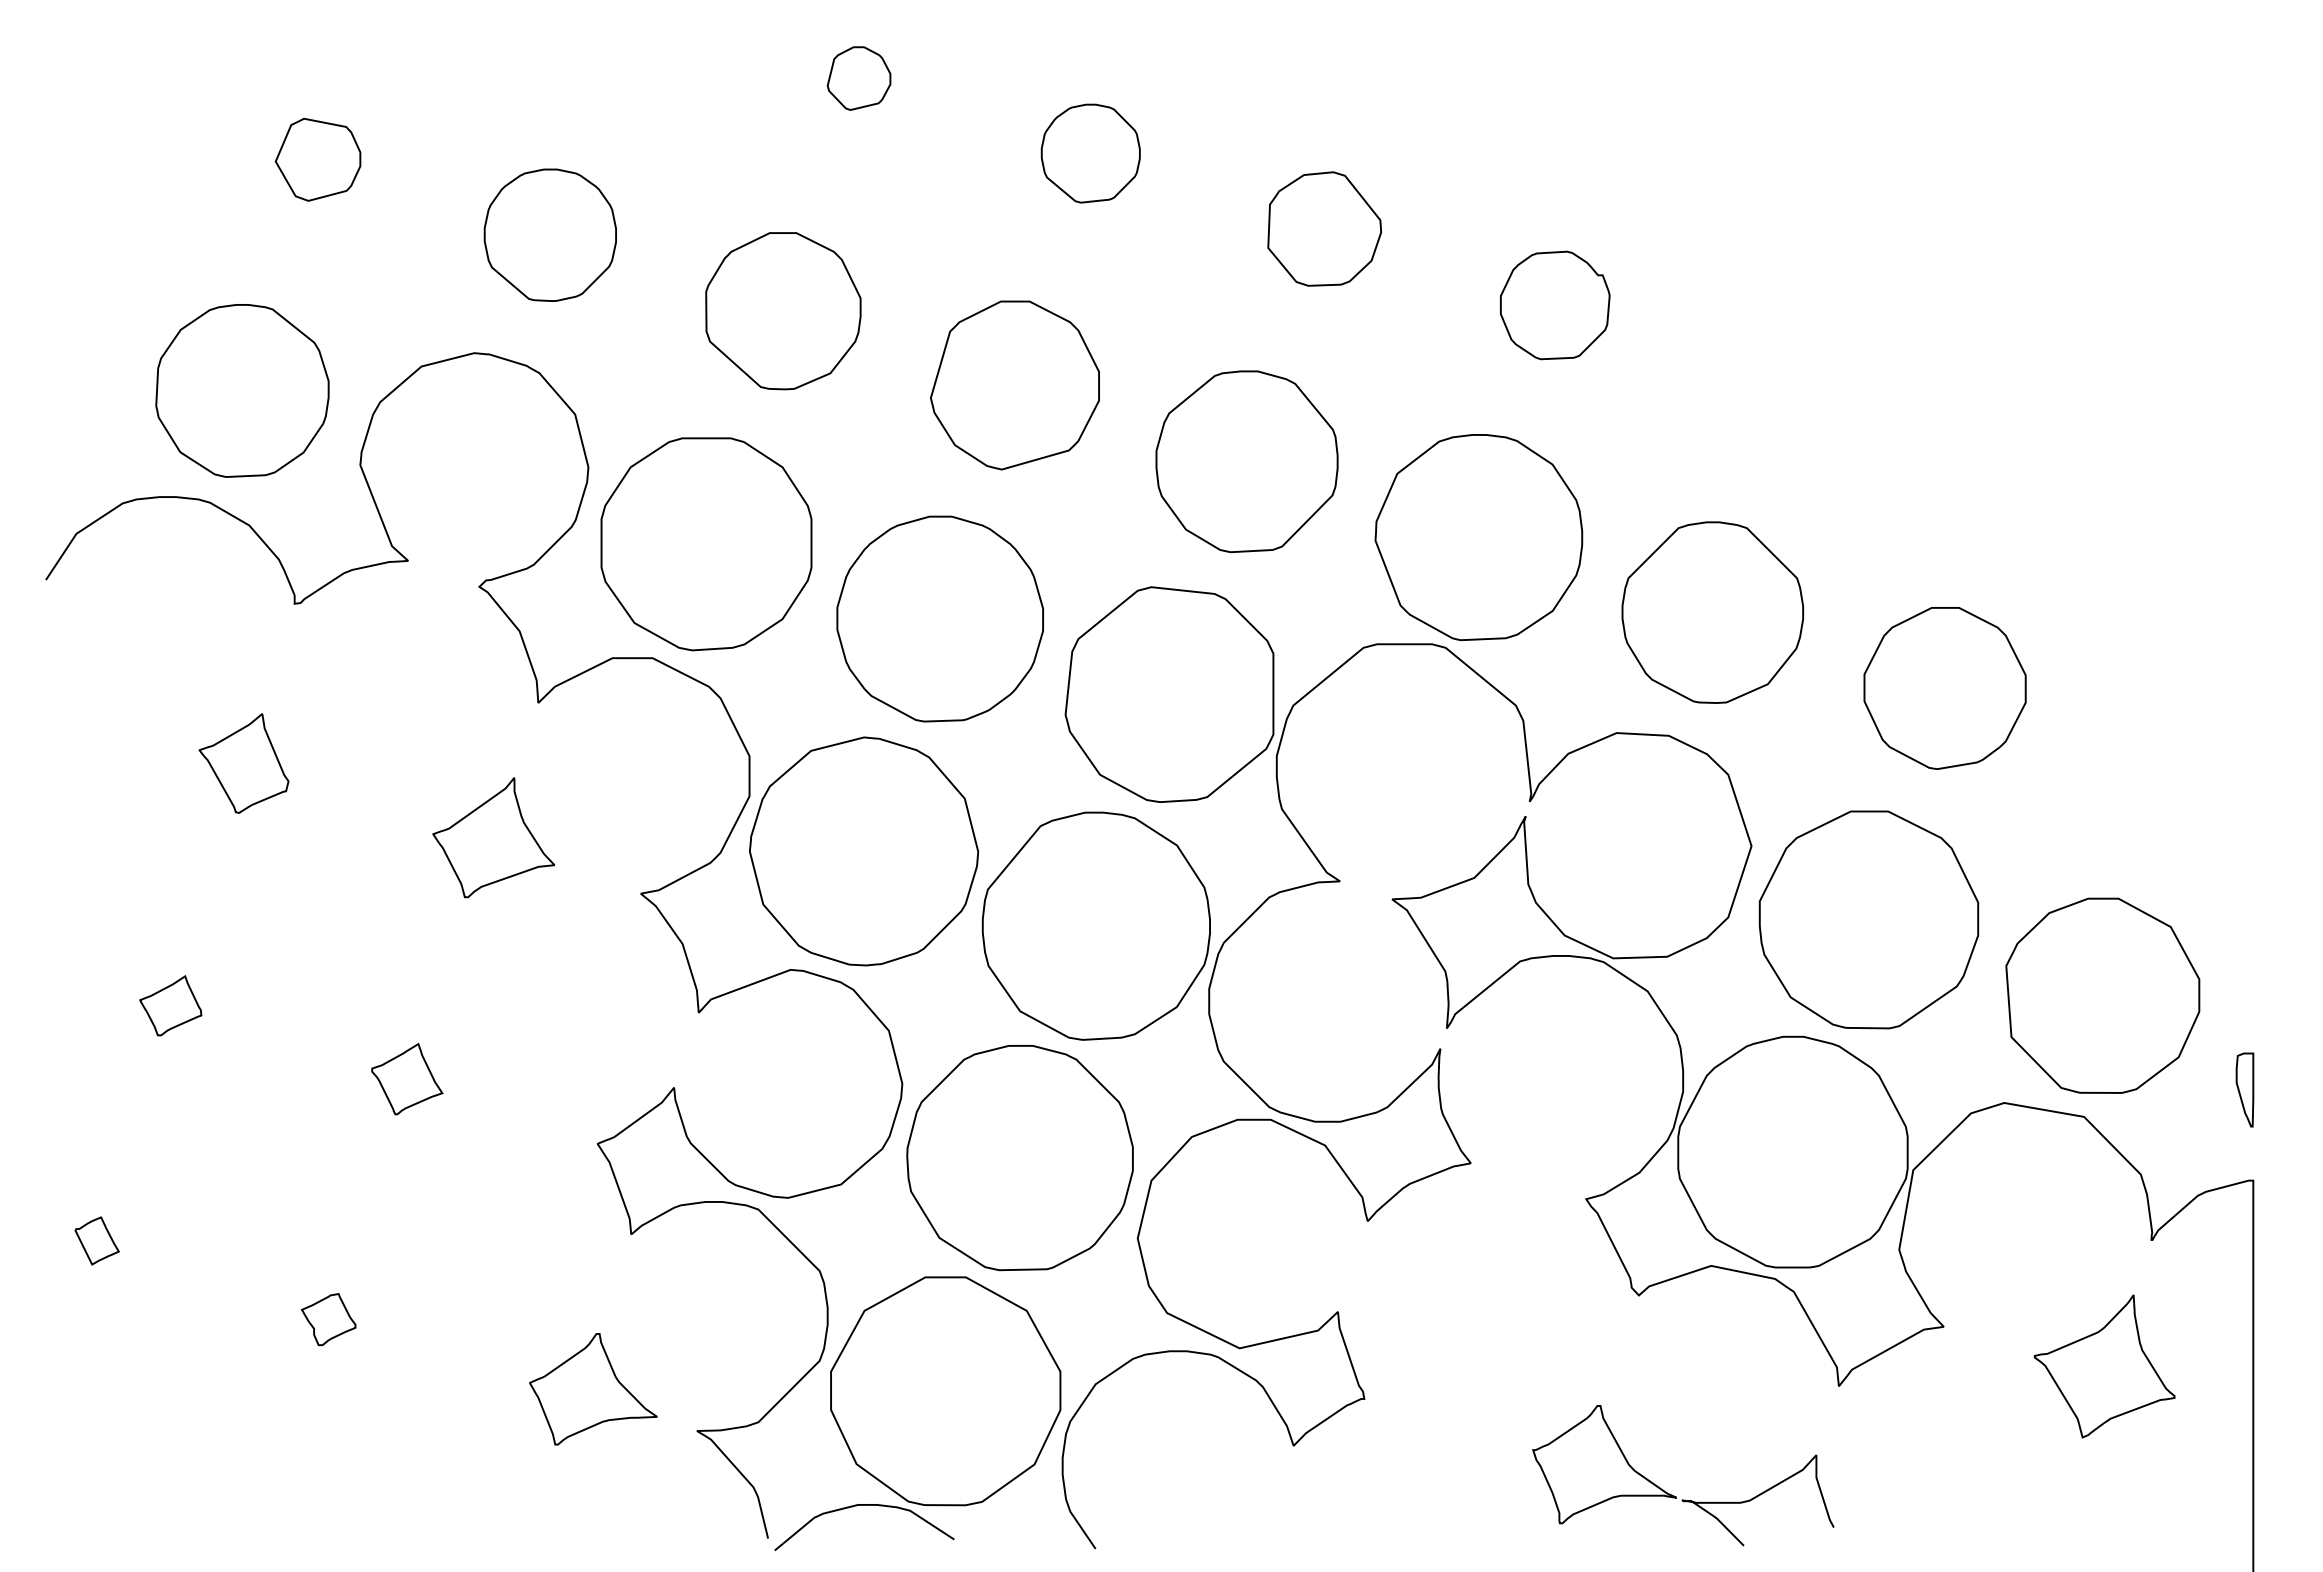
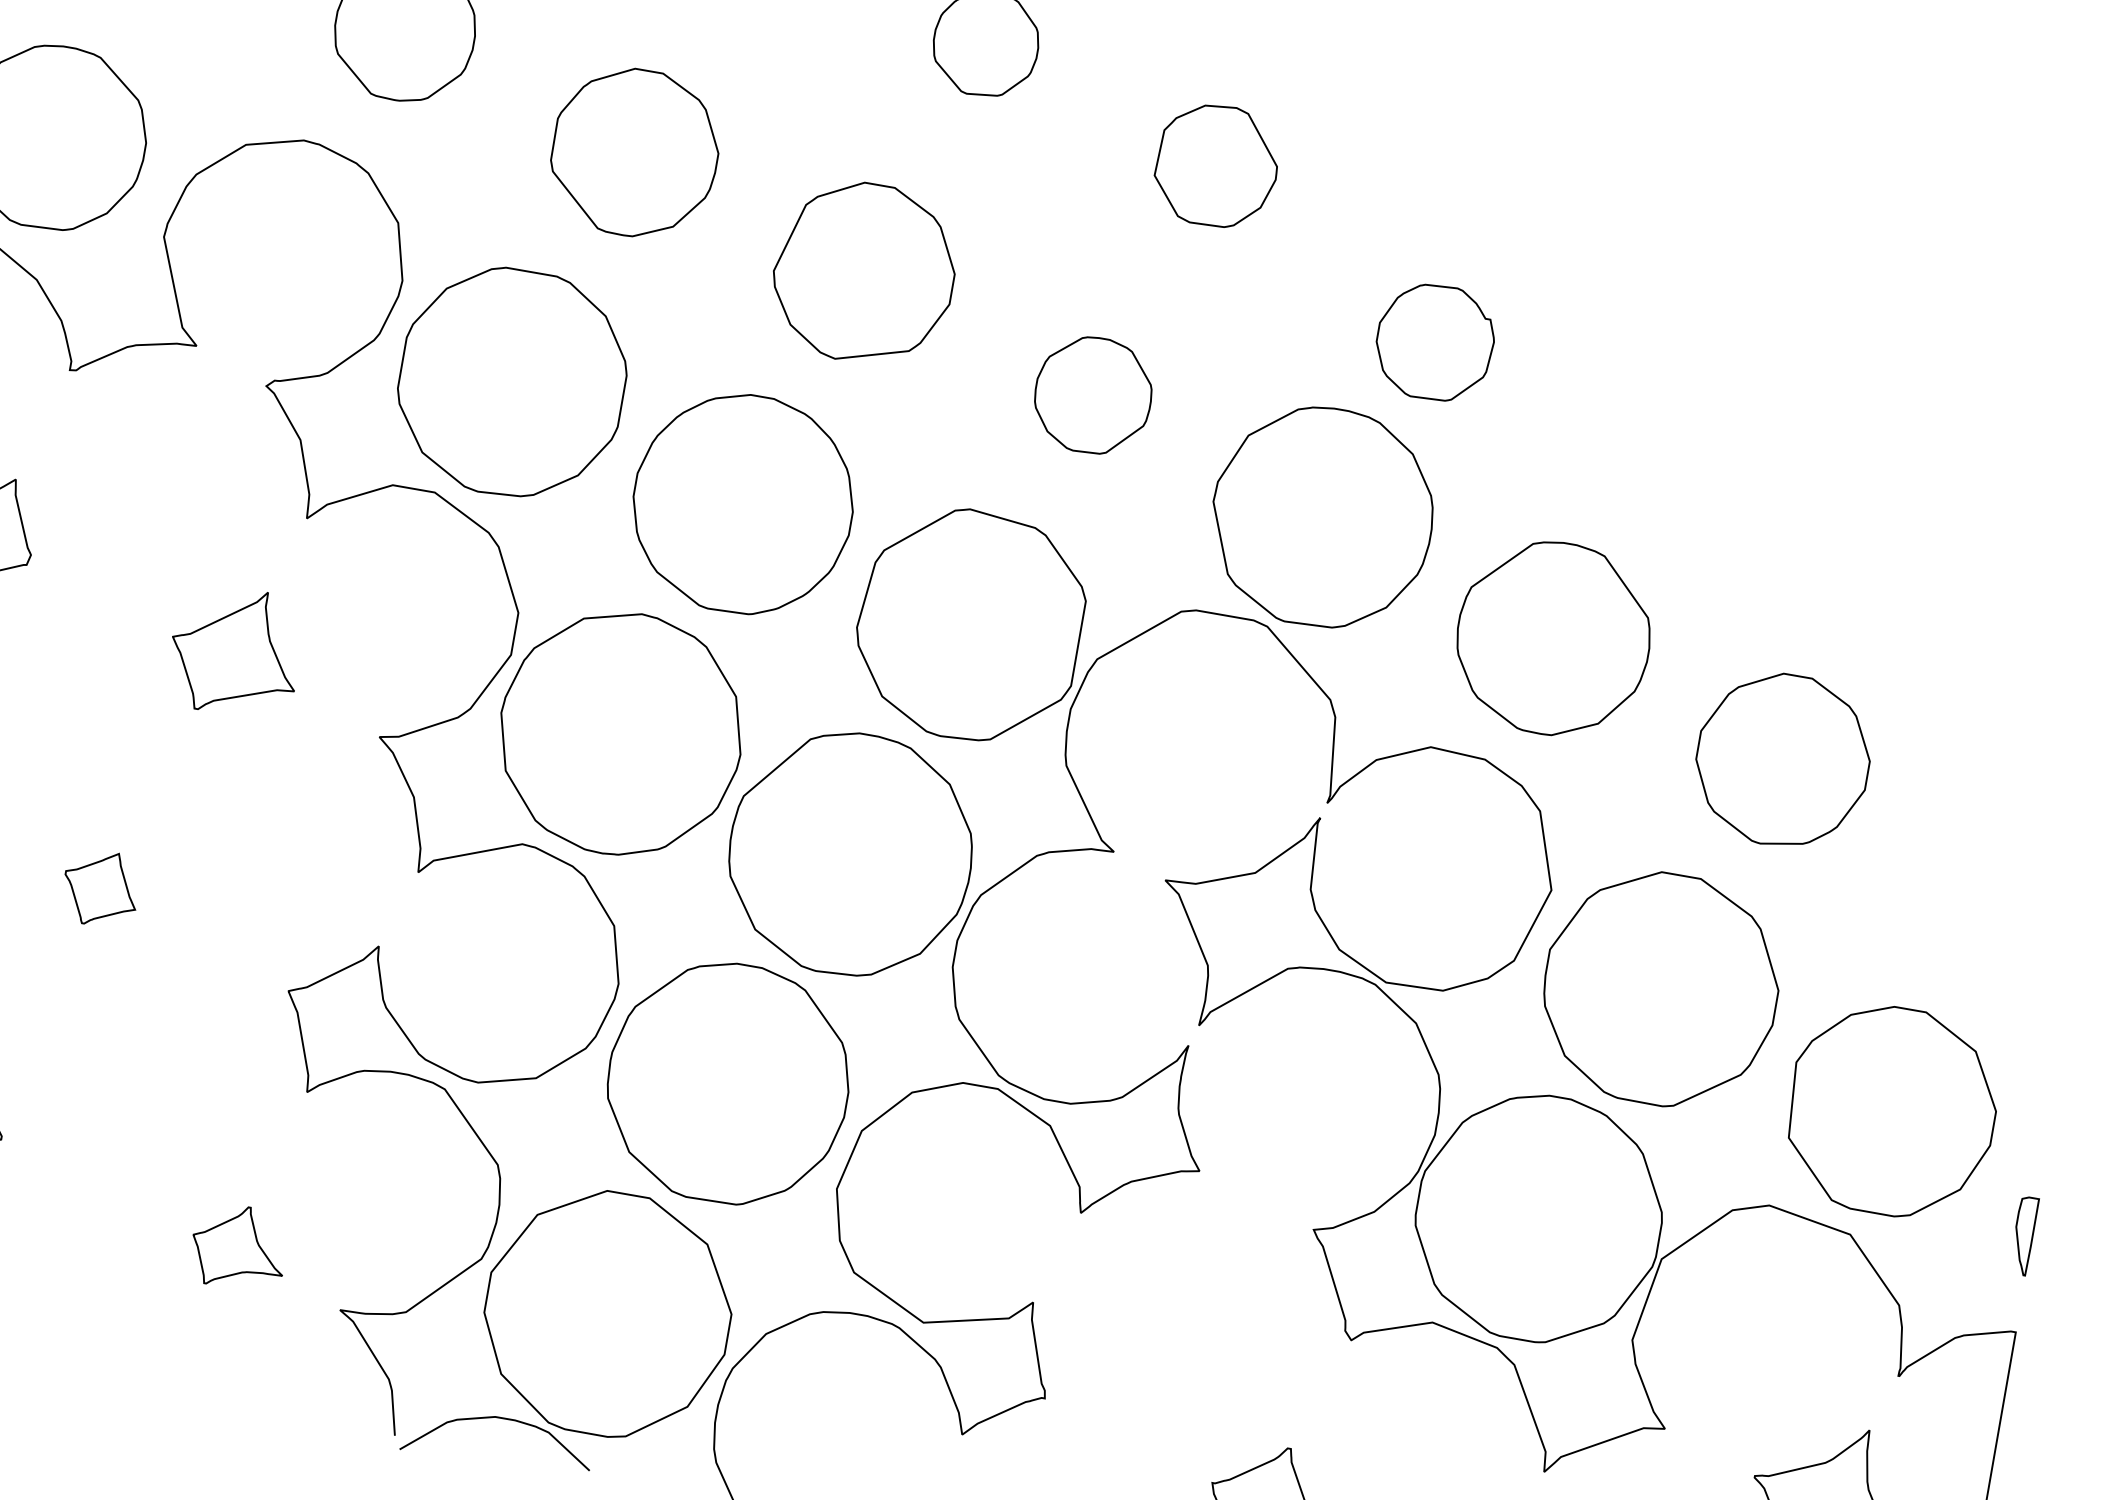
part: (1555, 305) -> (1435, 342), moved
part: (1246, 461) -> (1092, 395), size x0.6
part: (593, 1389) -> (239, 1247), size x0.7

